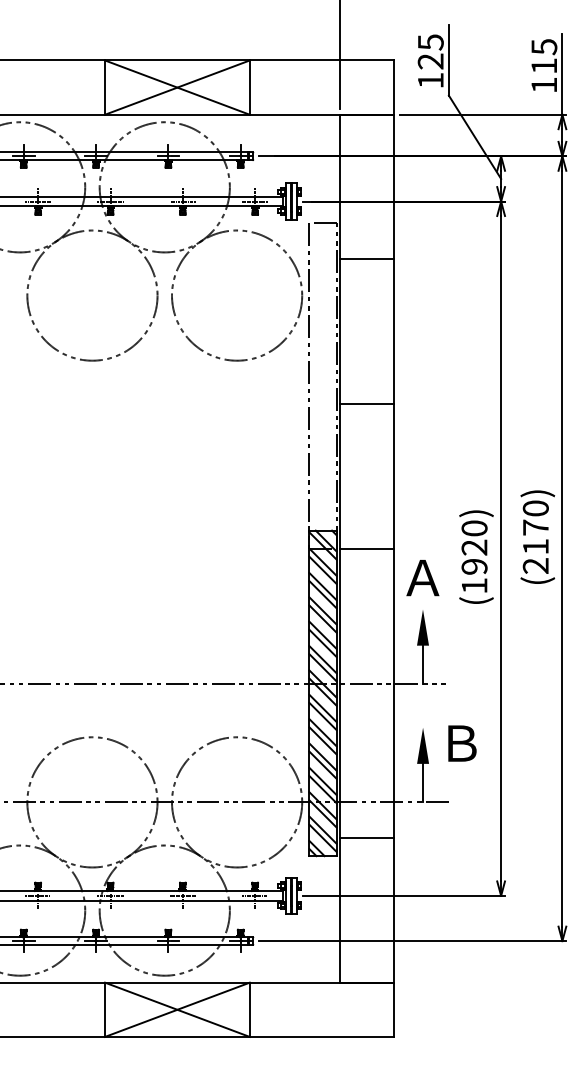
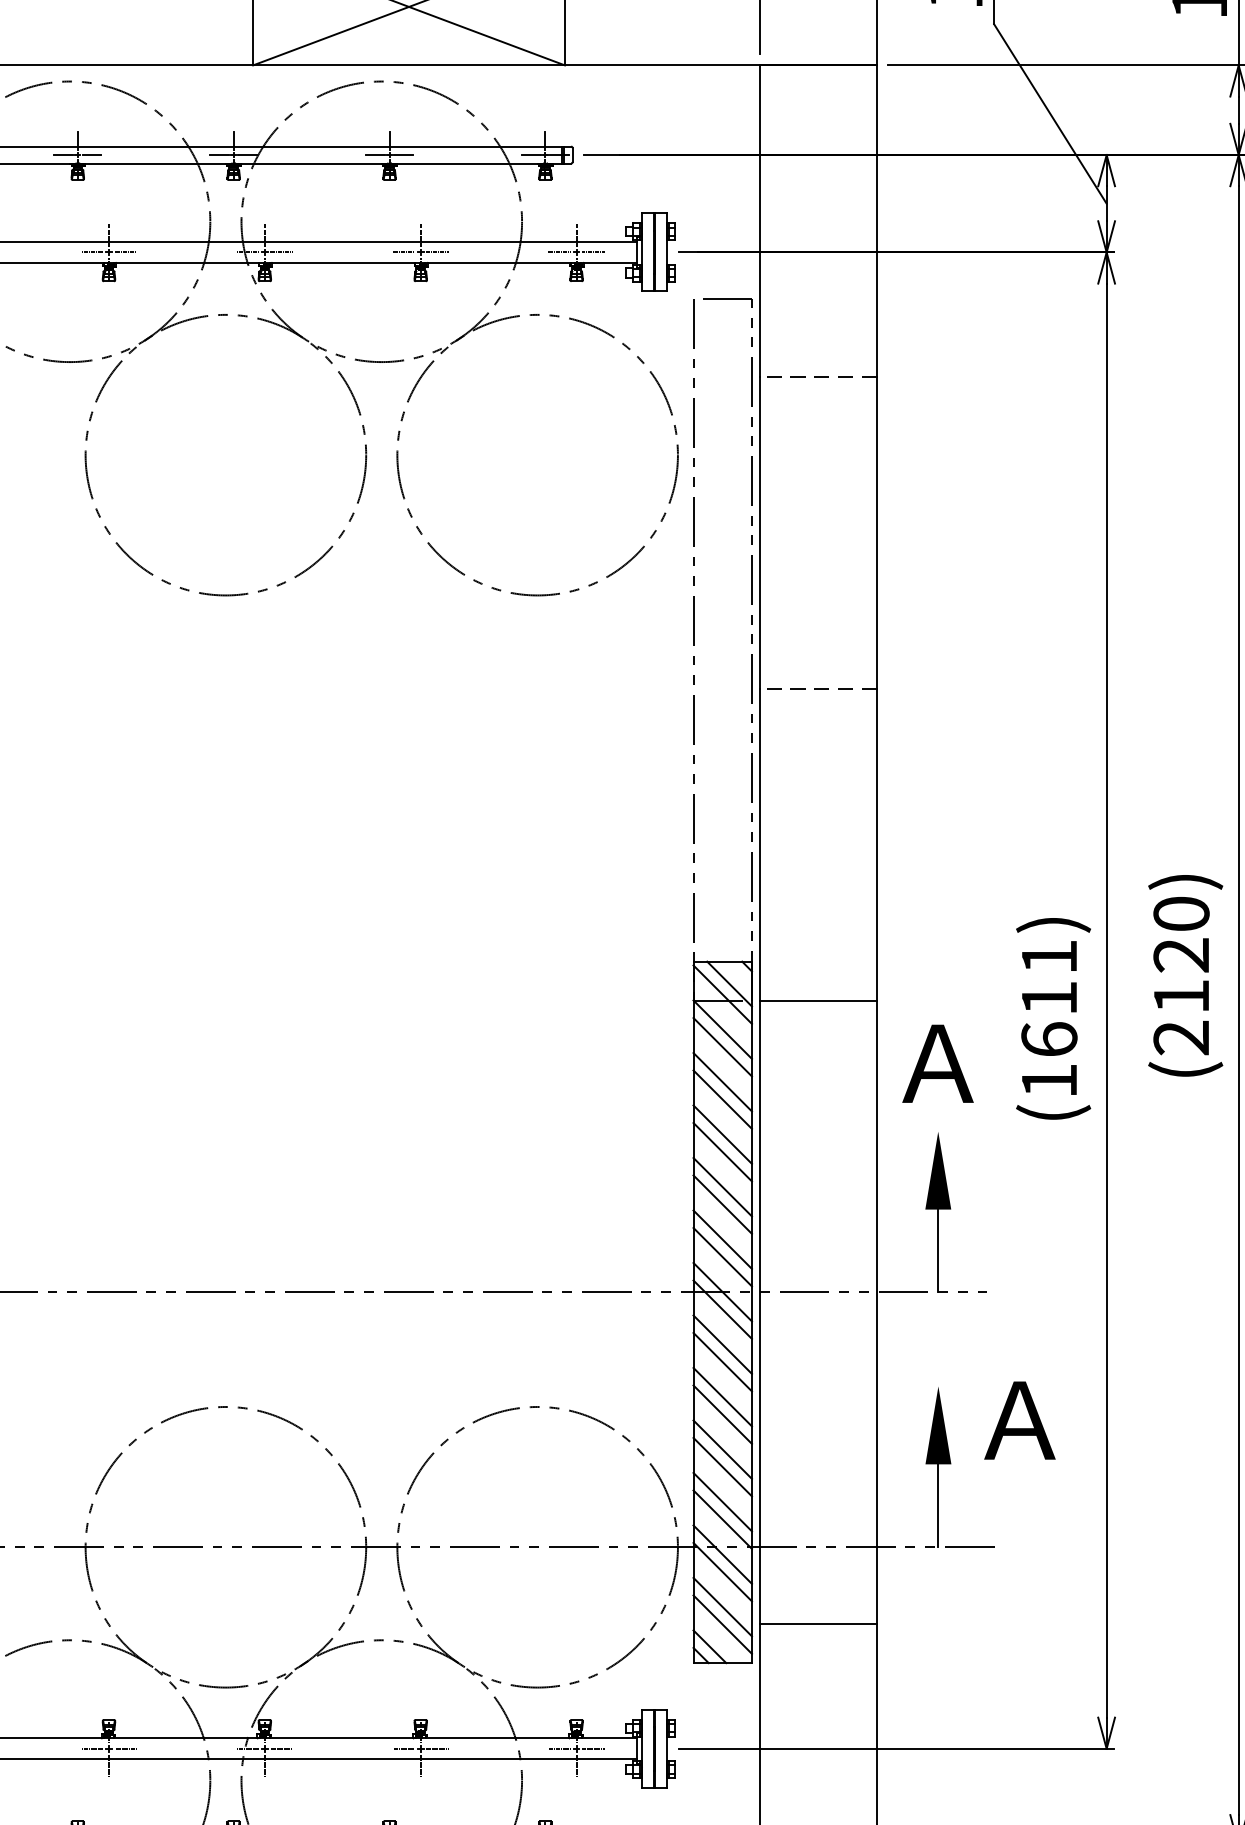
line: (366, 259) -> (816, 377), solid -> dashed
line: (366, 404) -> (816, 689), solid -> dashed
text: (535, 527) -> (1180, 954), (2170) -> (2120)
text: (474, 547) -> (1049, 998), (1920) -> (1611)
text: (460, 743) -> (1019, 1420), Ｂ -> Ａ

